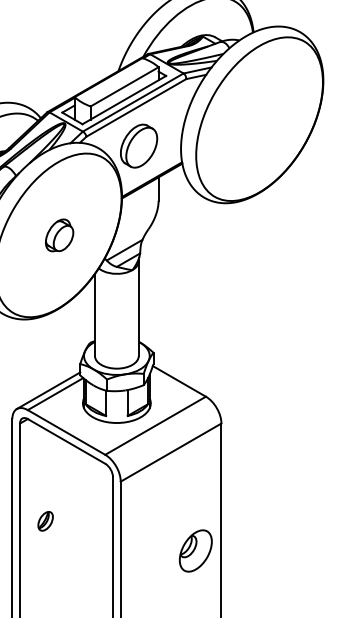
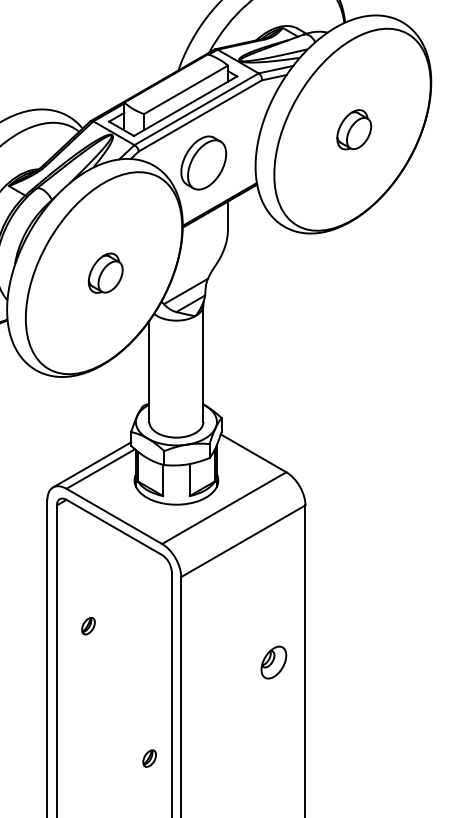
part: (261, 118) -> (354, 129), added
part: (45, 521) -> (88, 626), size x0.71
part: (195, 550) -> (273, 662), size x0.62

